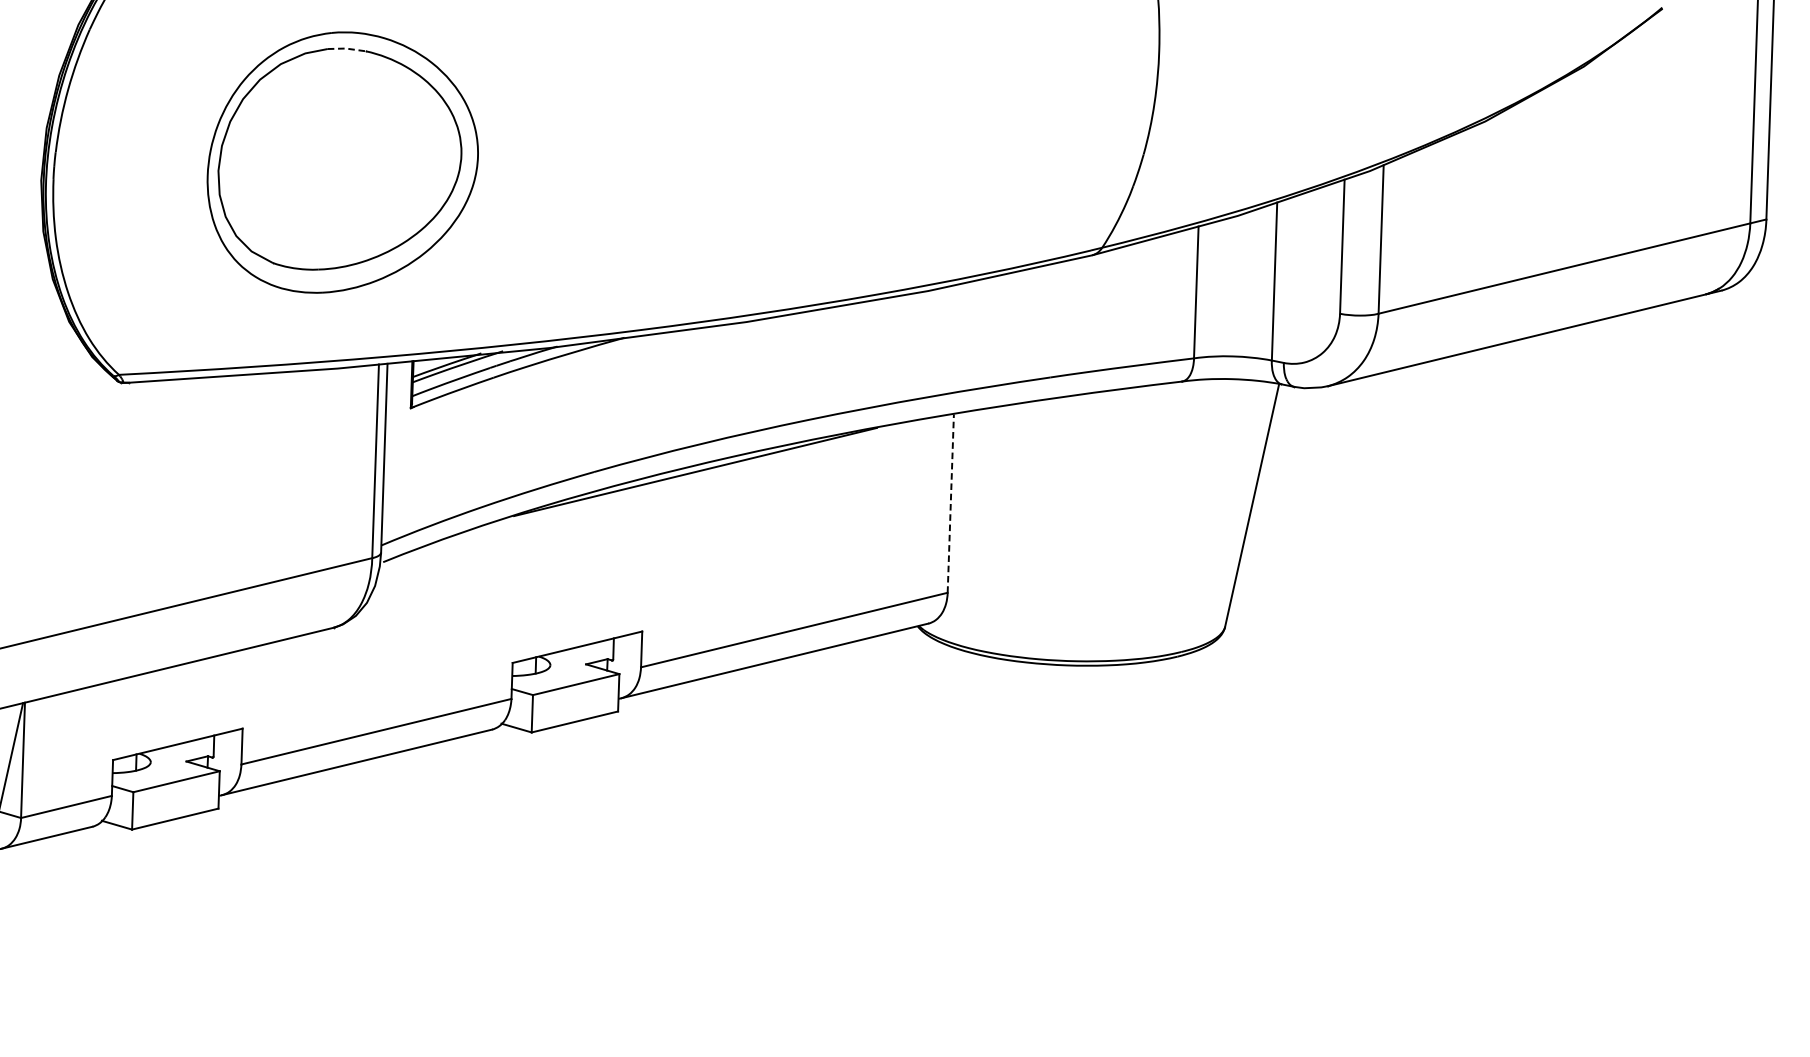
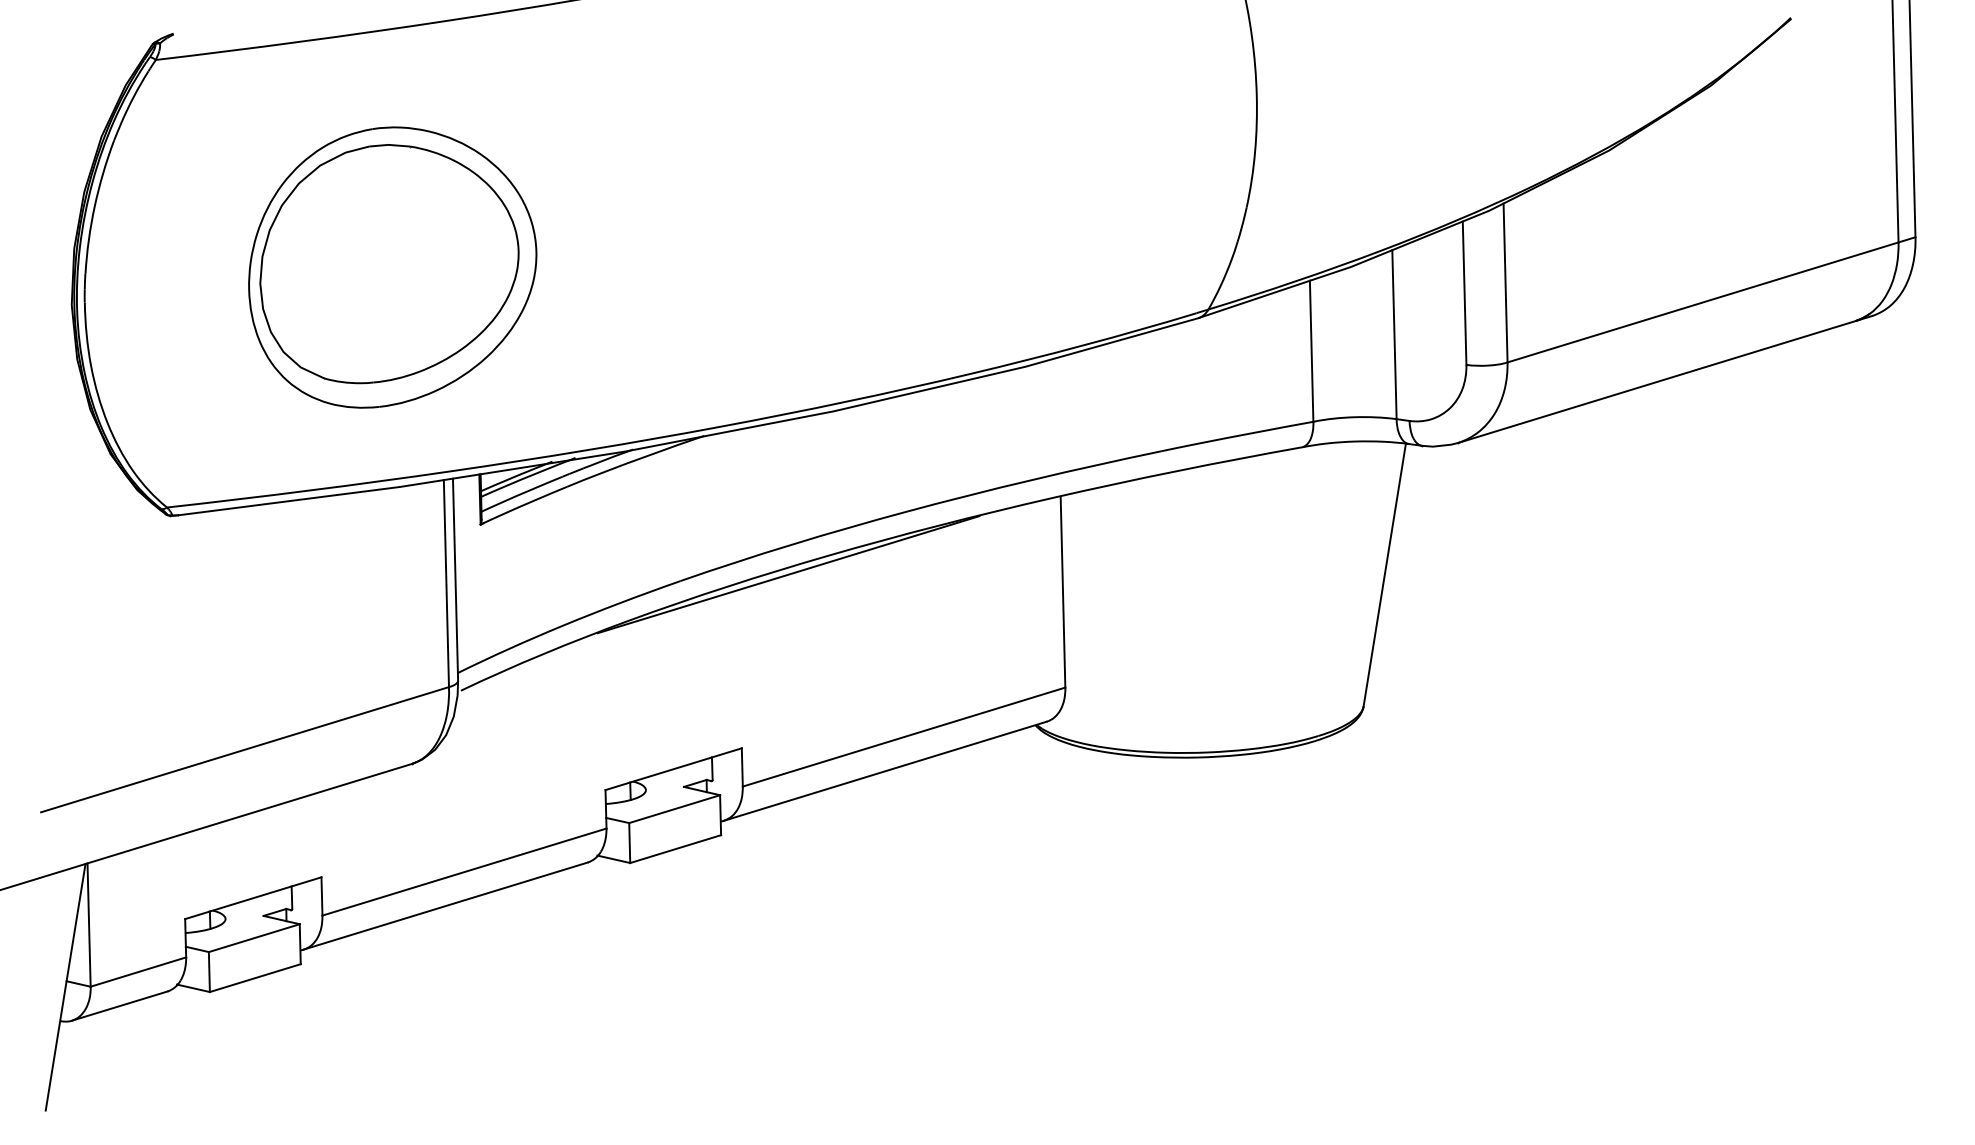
line: (346, 48) -> (389, 144), dashed -> solid
line: (951, 502) -> (1063, 591), dashed -> solid

